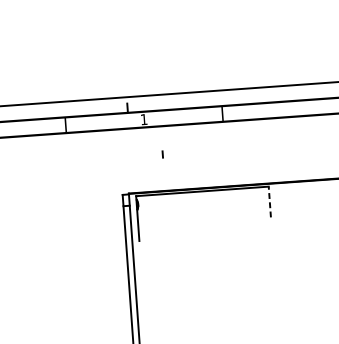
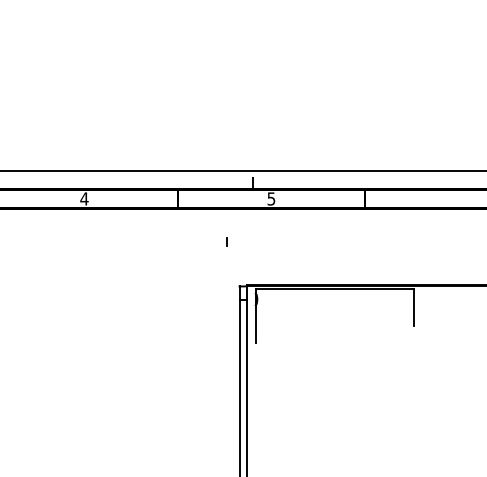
text: (144, 119) -> (271, 198), 1 -> 5
line: (162, 154) -> (226, 241), moved
line: (269, 201) -> (413, 306), dashed -> solid

